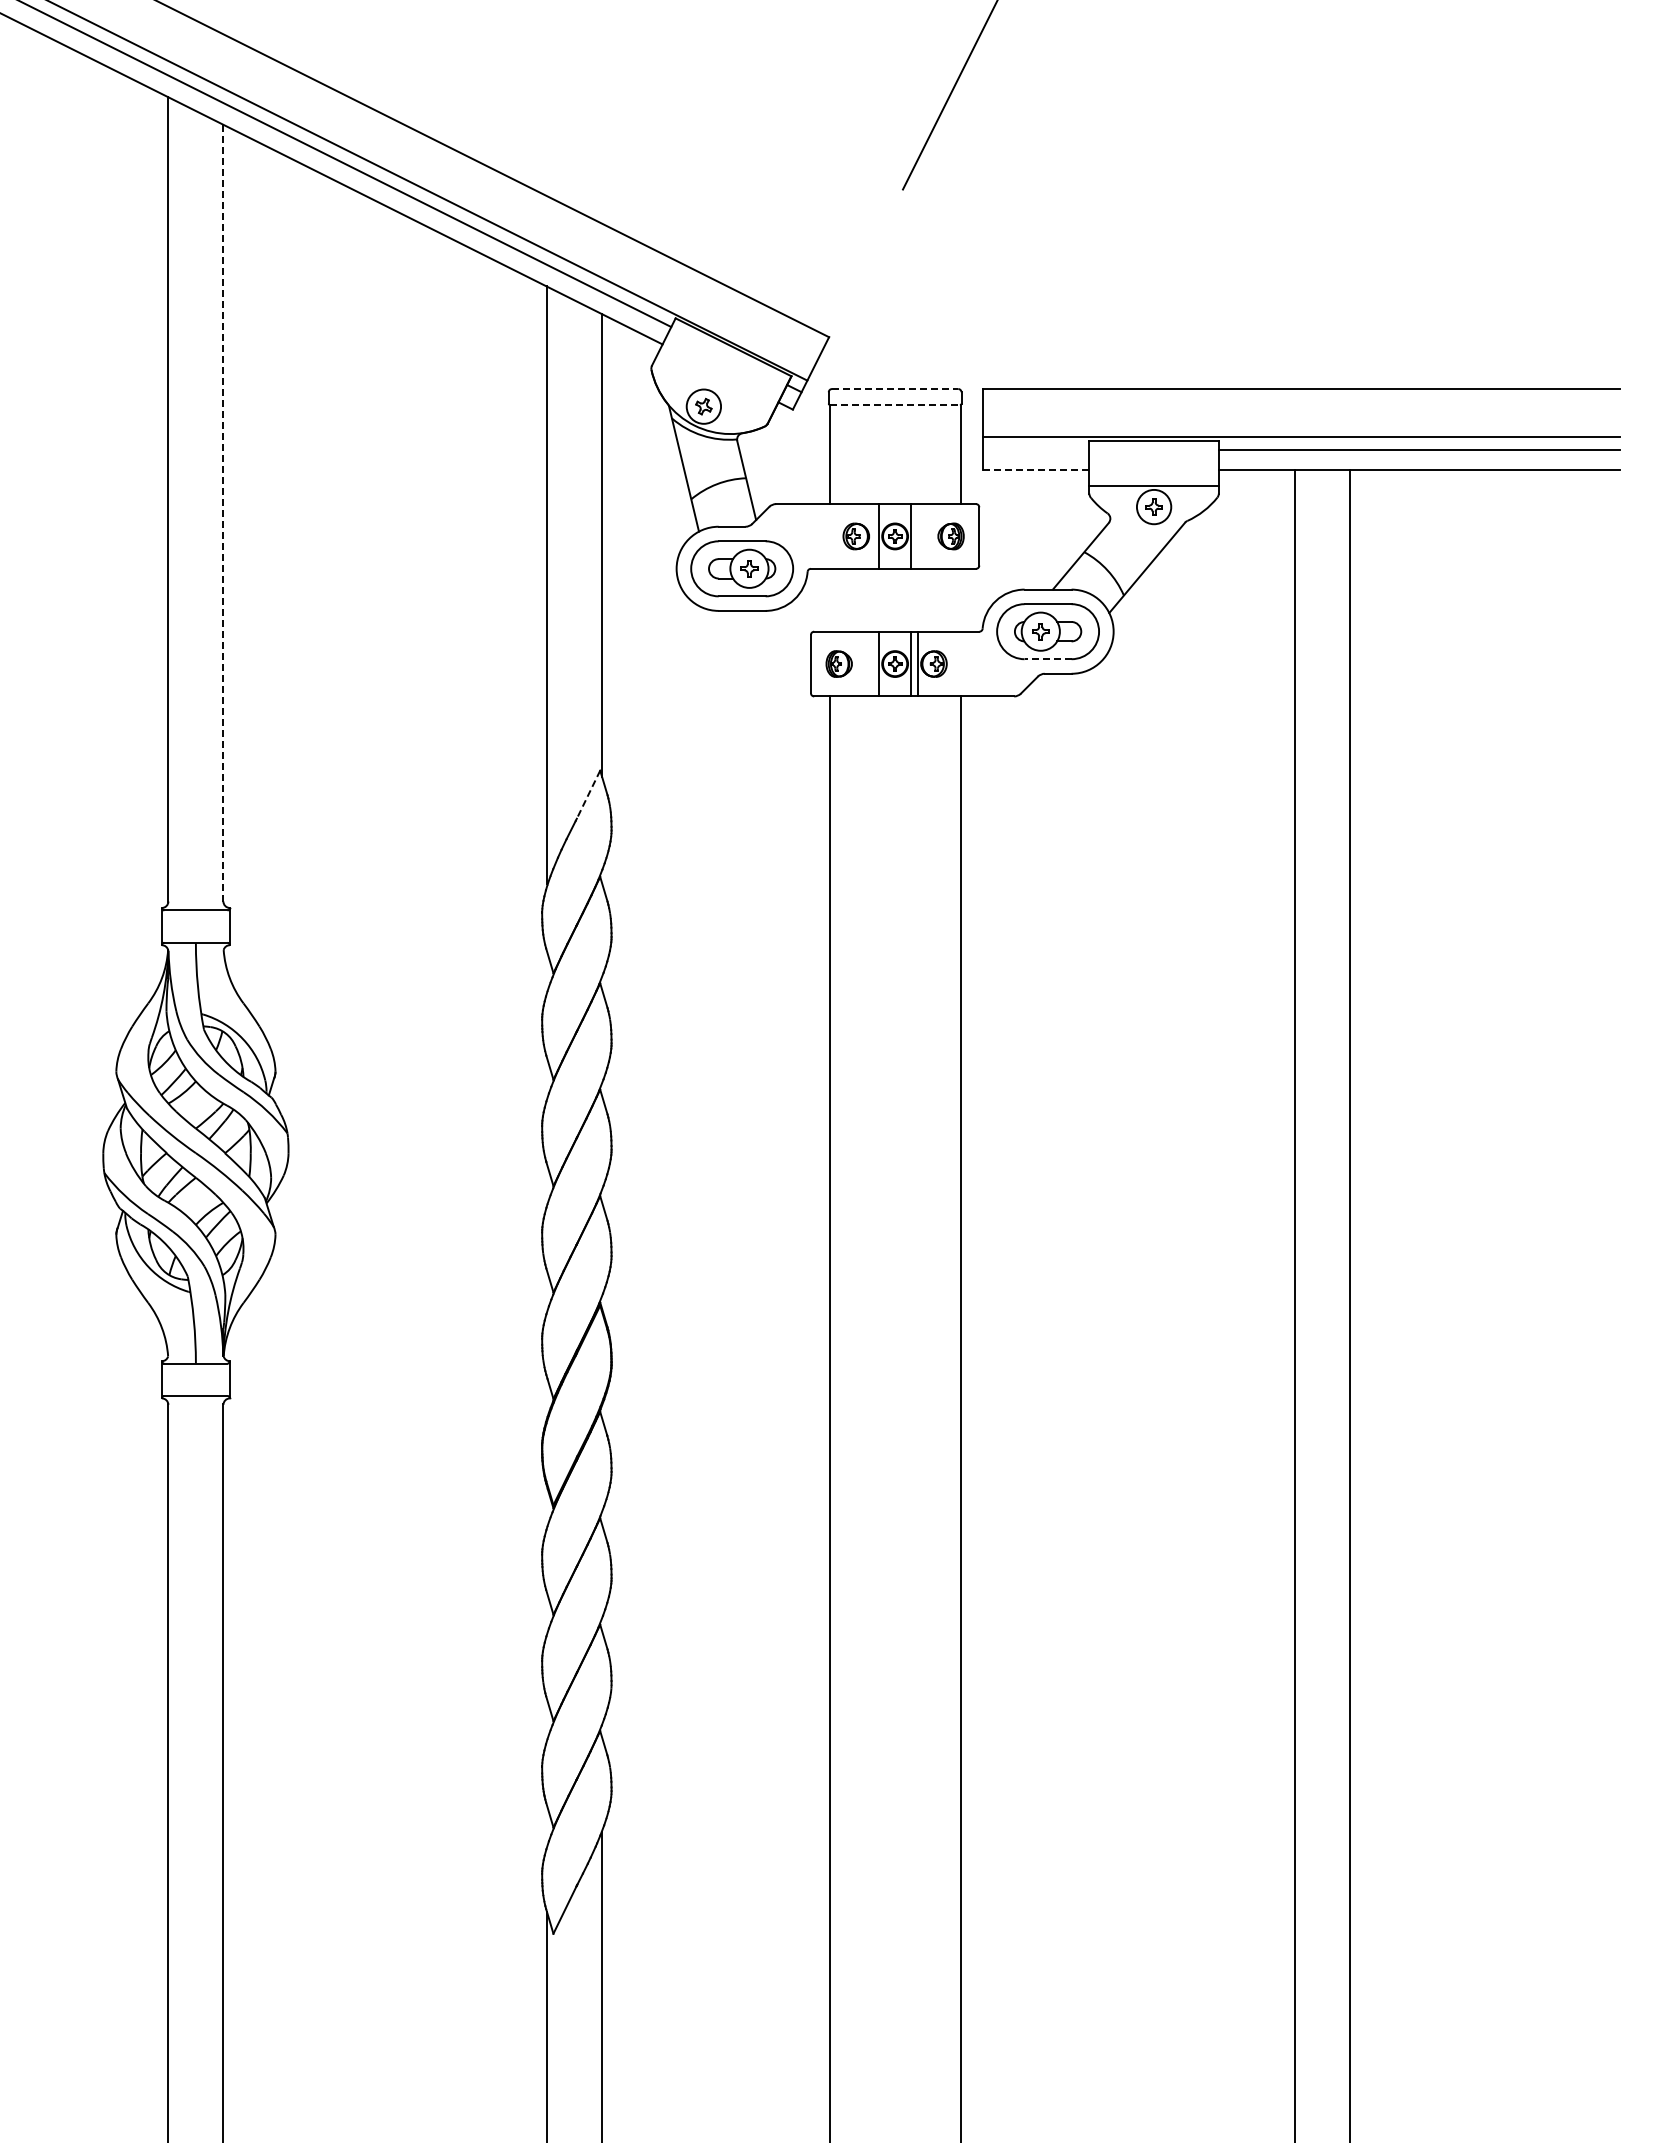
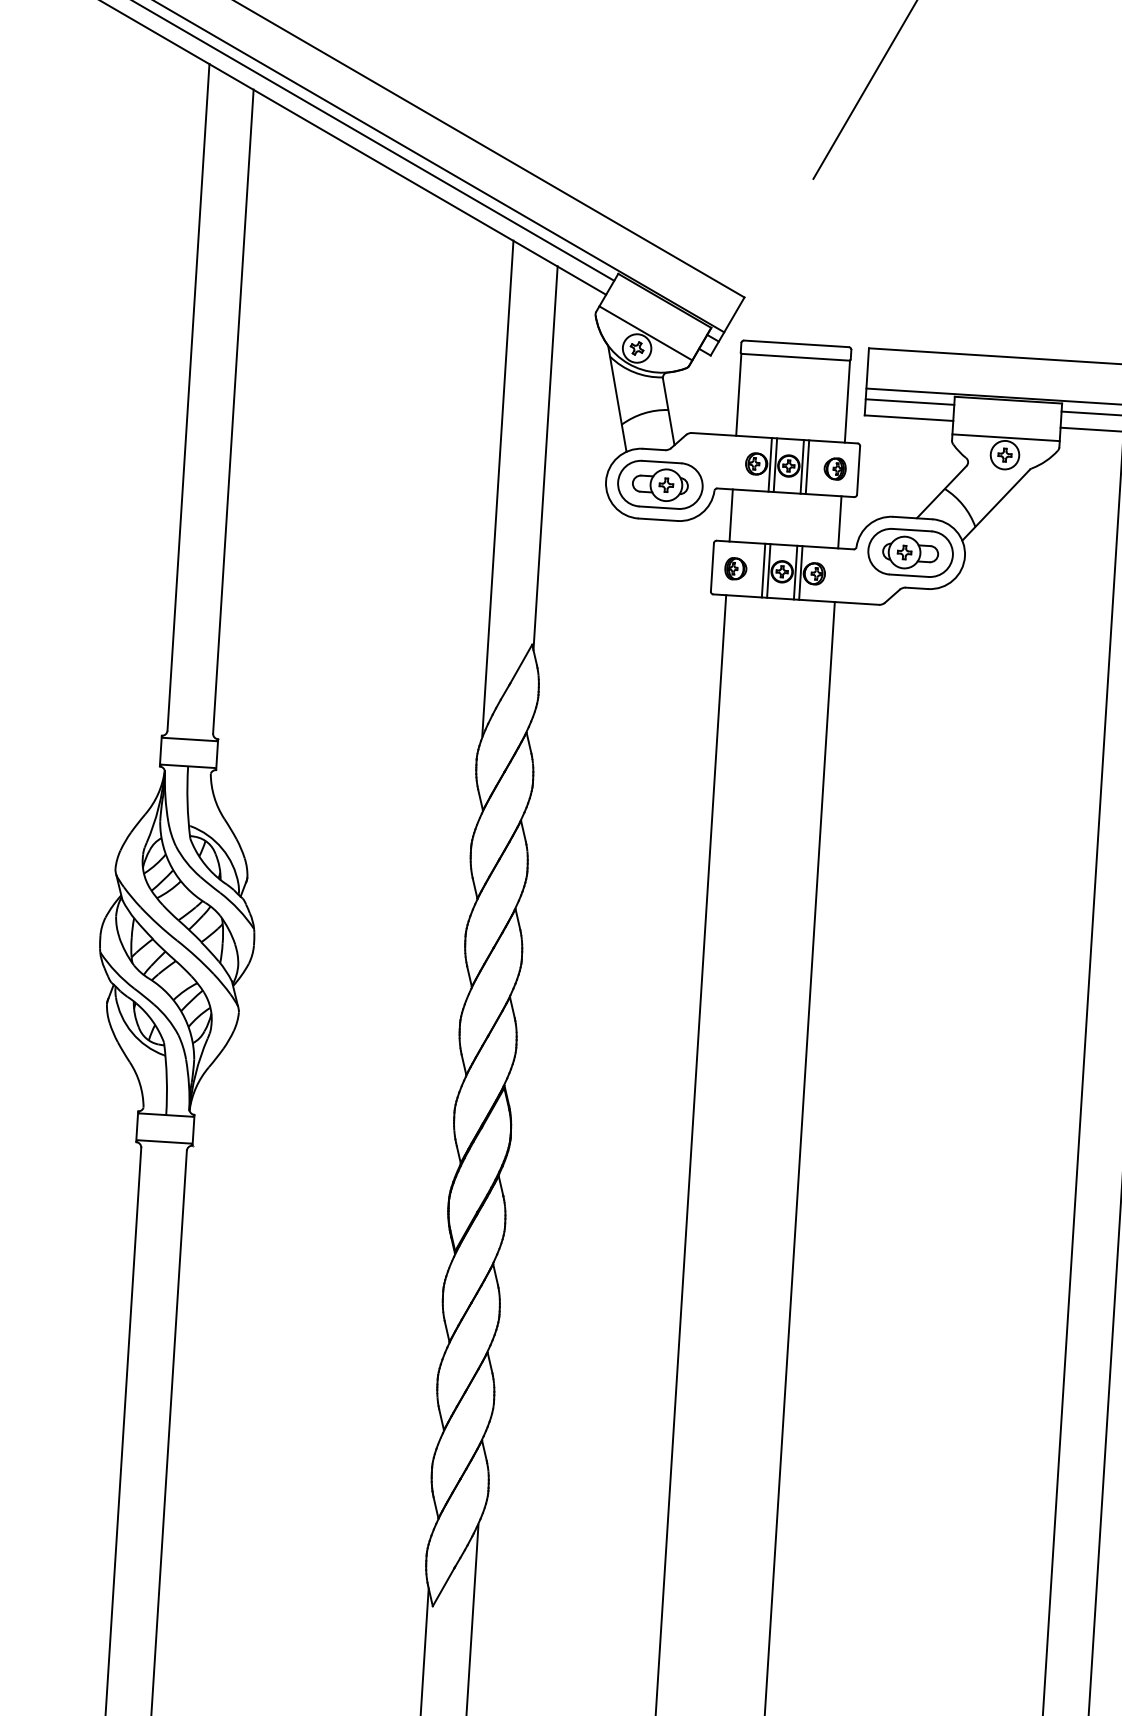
line: (713, 387) -> (646, 333), added
line: (895, 389) -> (796, 344), dashed -> solid
line: (895, 405) -> (795, 357), dashed -> solid
line: (1035, 450) -> (909, 402), added
line: (1035, 469) -> (908, 417), dashed -> solid
line: (223, 513) -> (233, 411), dashed -> solid
line: (872, 536) -> (770, 464), added
line: (917, 536) -> (807, 467), added
line: (829, 599) -> (731, 514), added
line: (960, 599) -> (839, 521), added
line: (1047, 659) -> (908, 575), dashed -> solid
line: (872, 663) -> (763, 570), added
line: (588, 794) -> (521, 663), dashed -> solid

